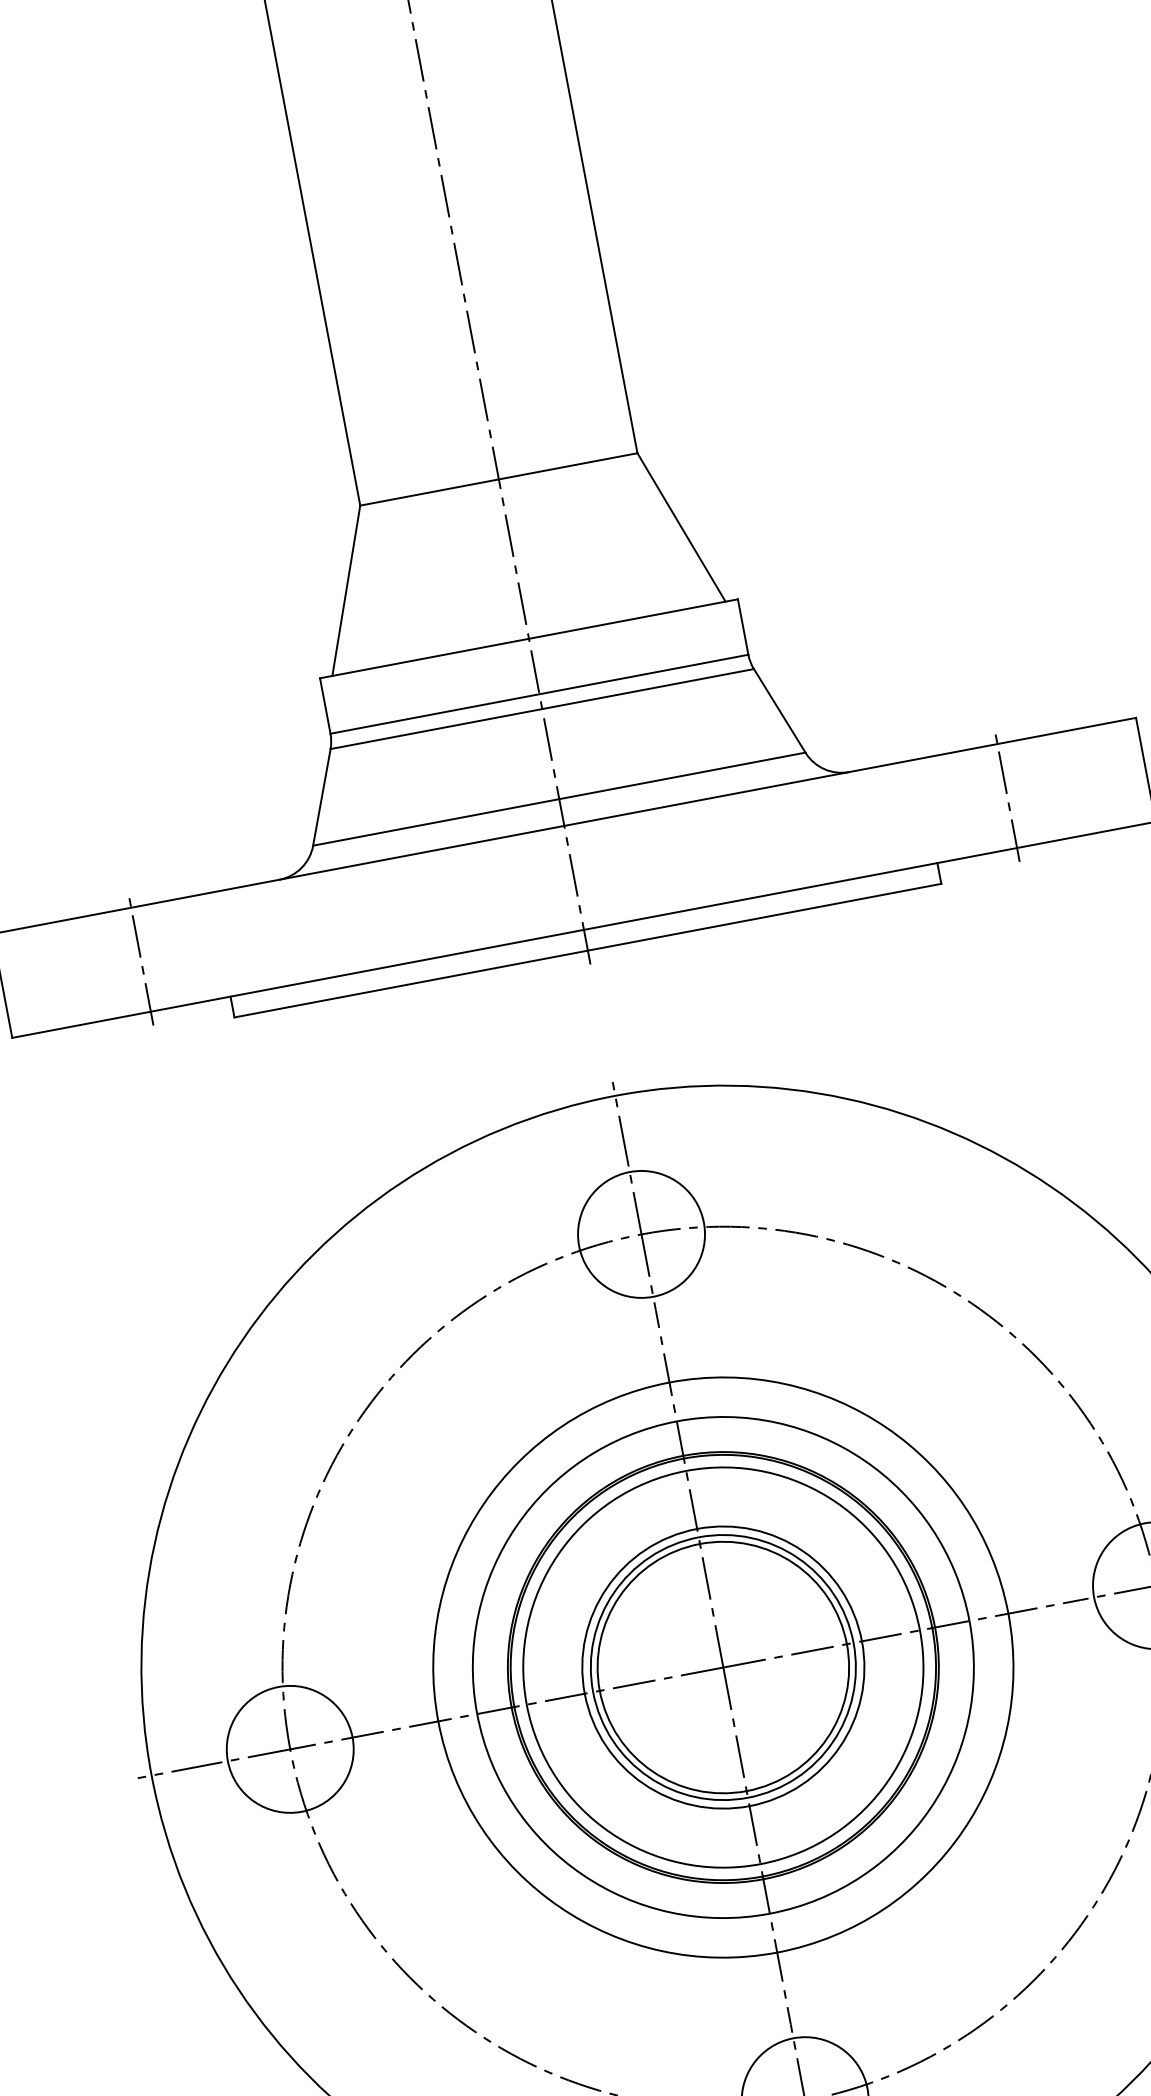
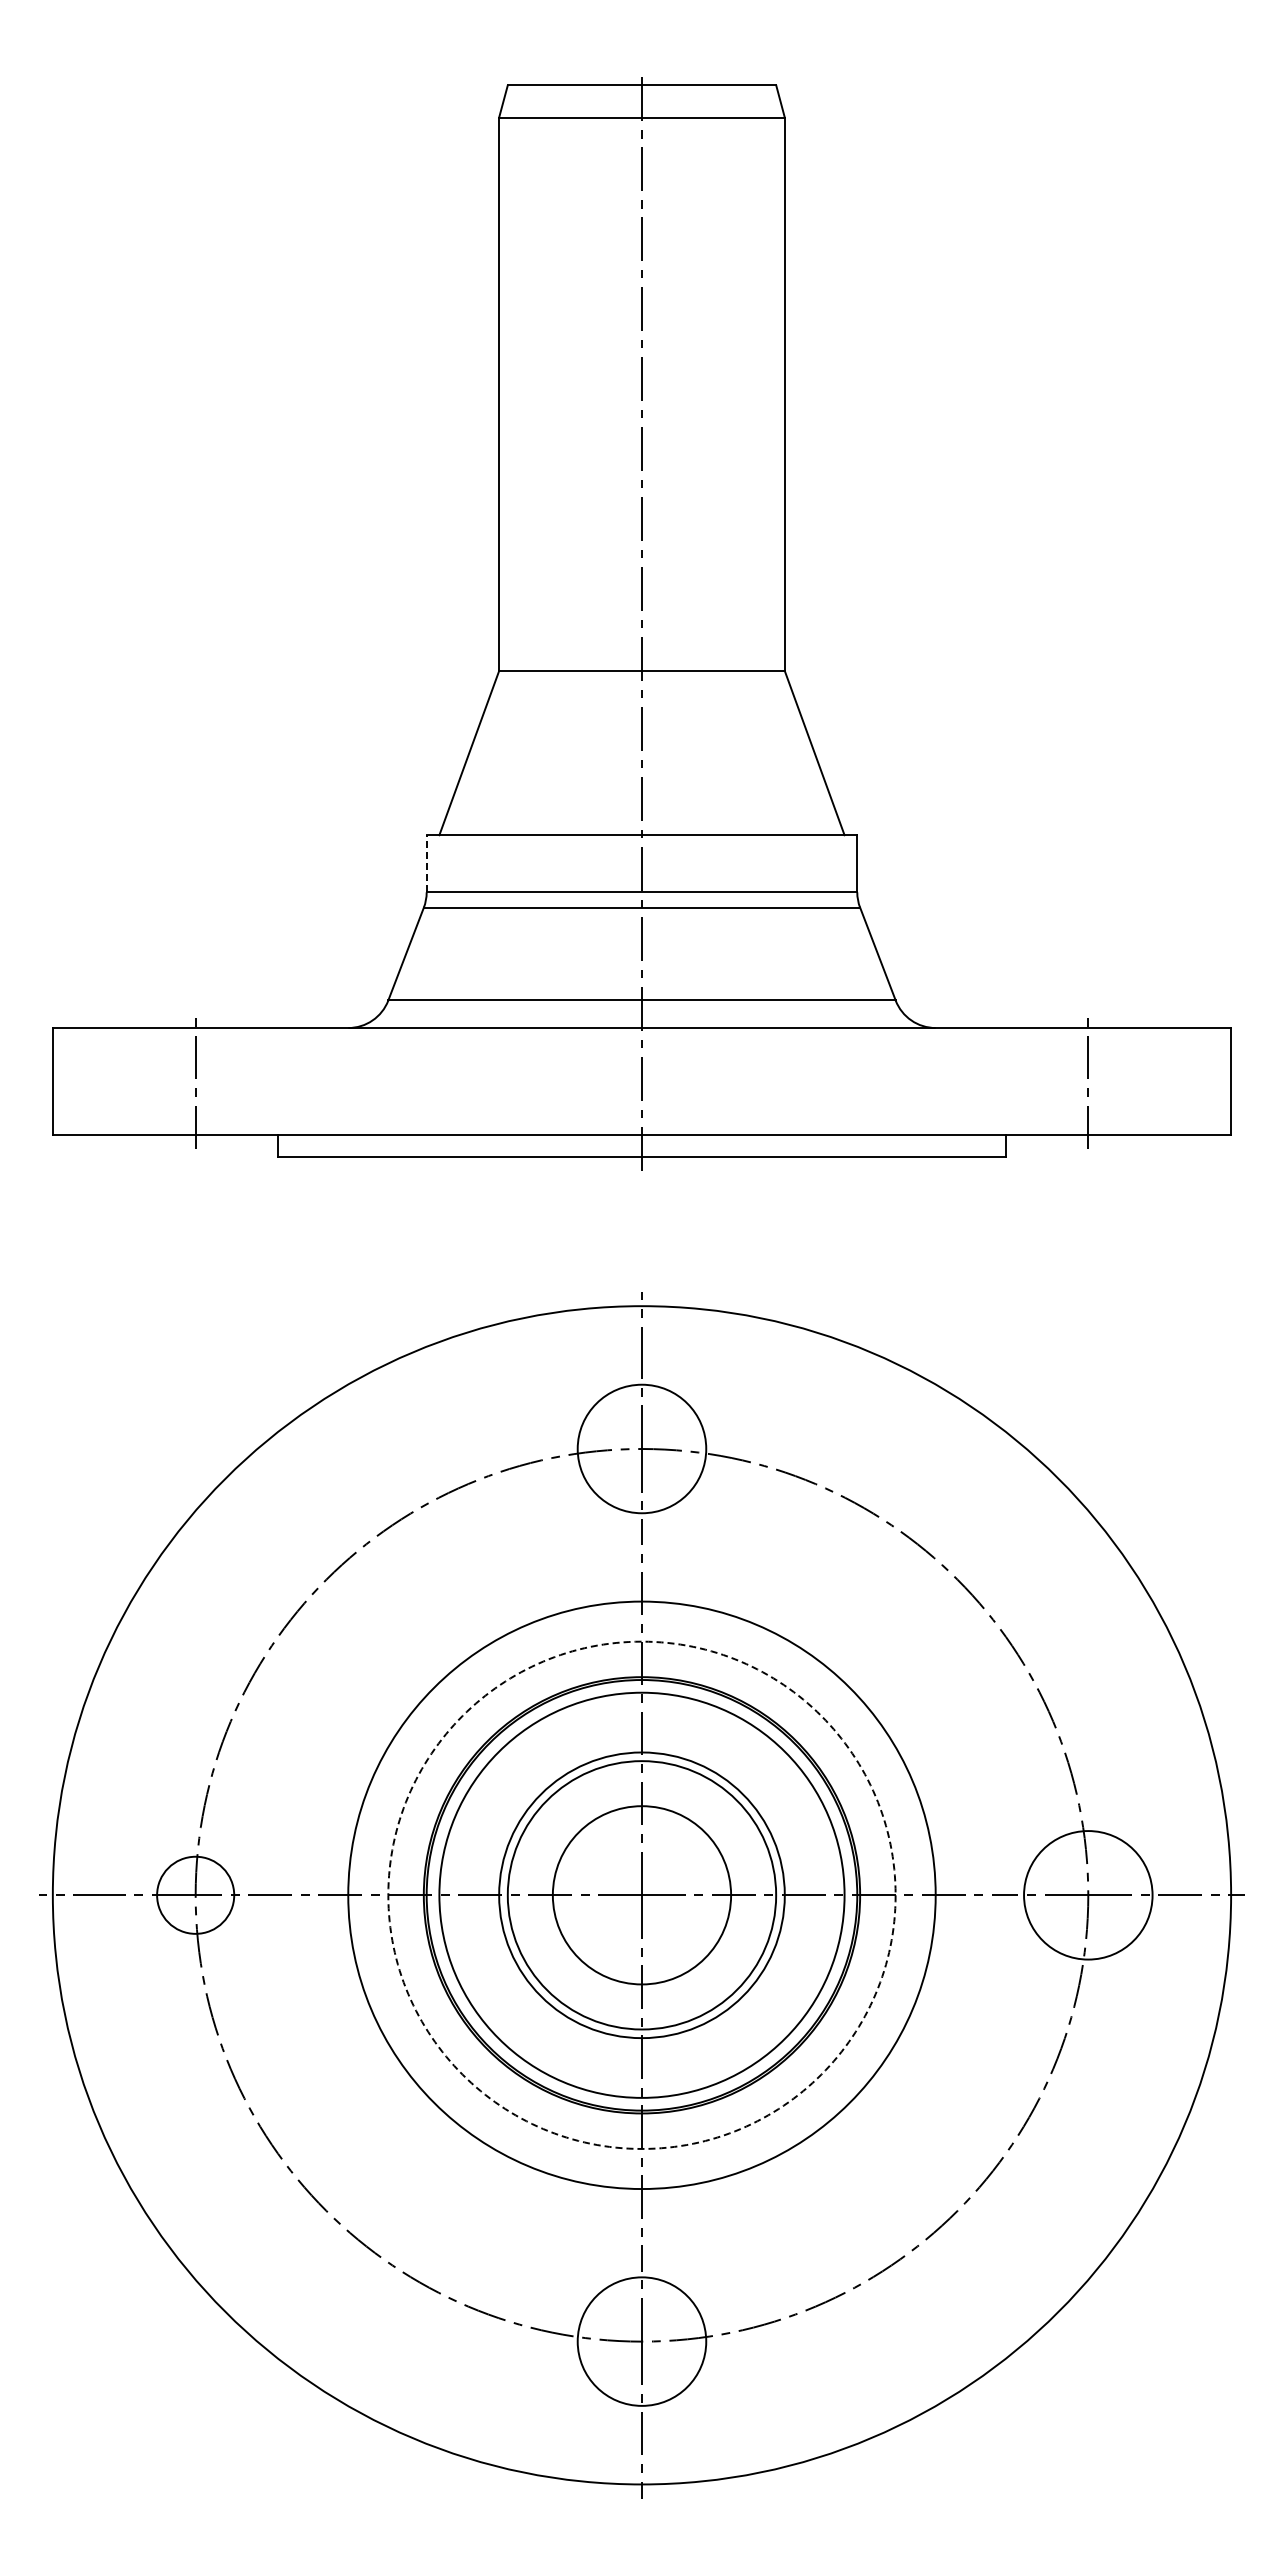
line: (325, 705) -> (426, 863), solid -> dashed
circle: (722, 1666) -> (641, 1894), size x0.7
circle: (722, 1666) -> (641, 1894), solid -> dashed
circle: (290, 1749) -> (195, 1895), size x0.6

